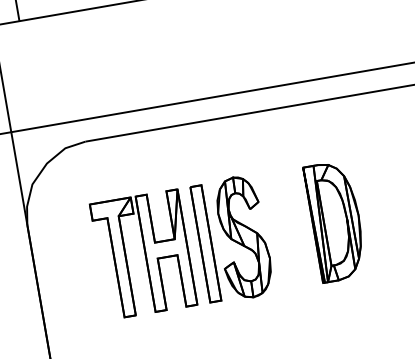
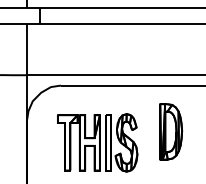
part: (336, 220) -> (171, 131), moved

